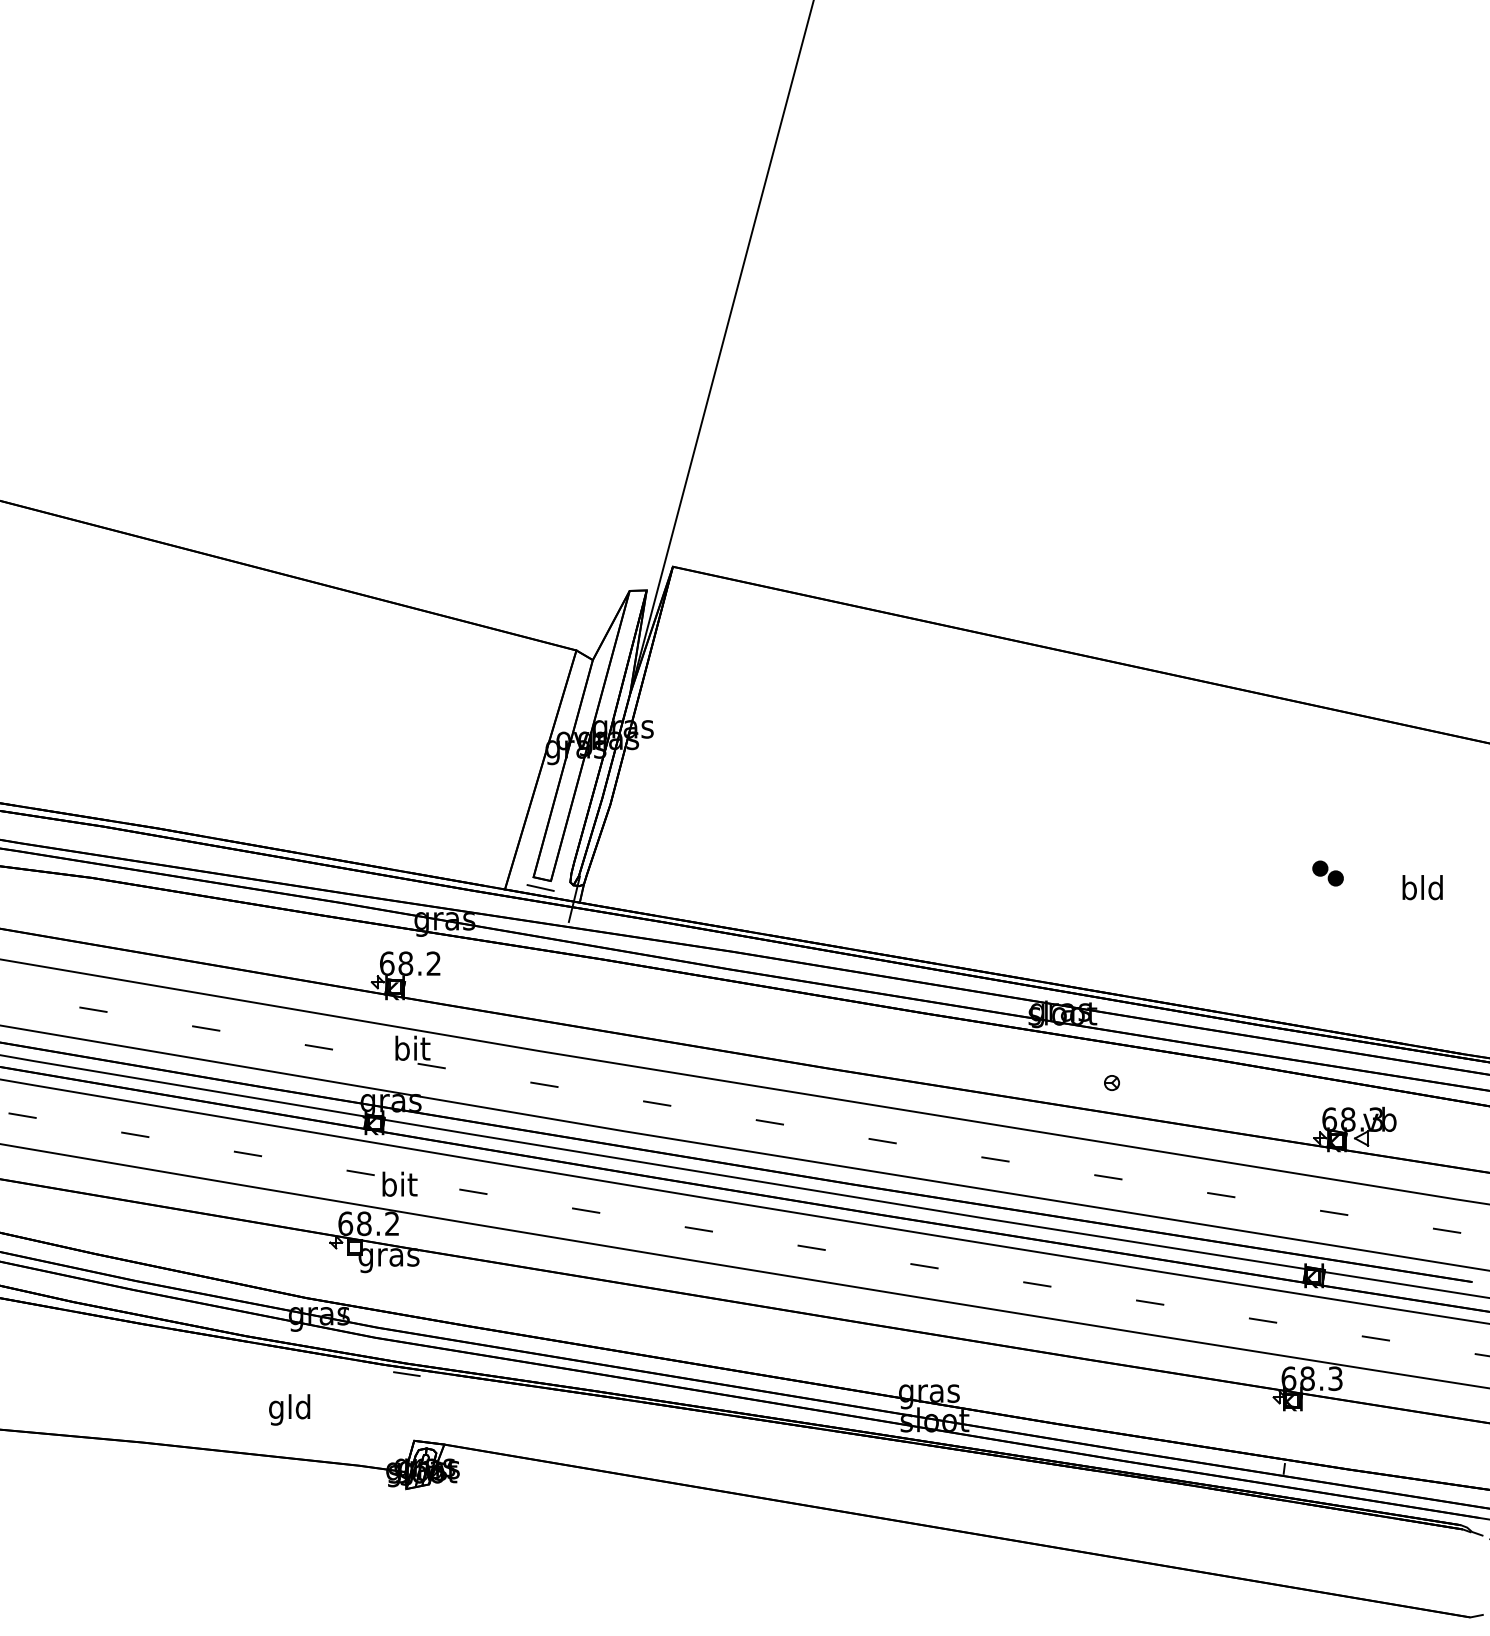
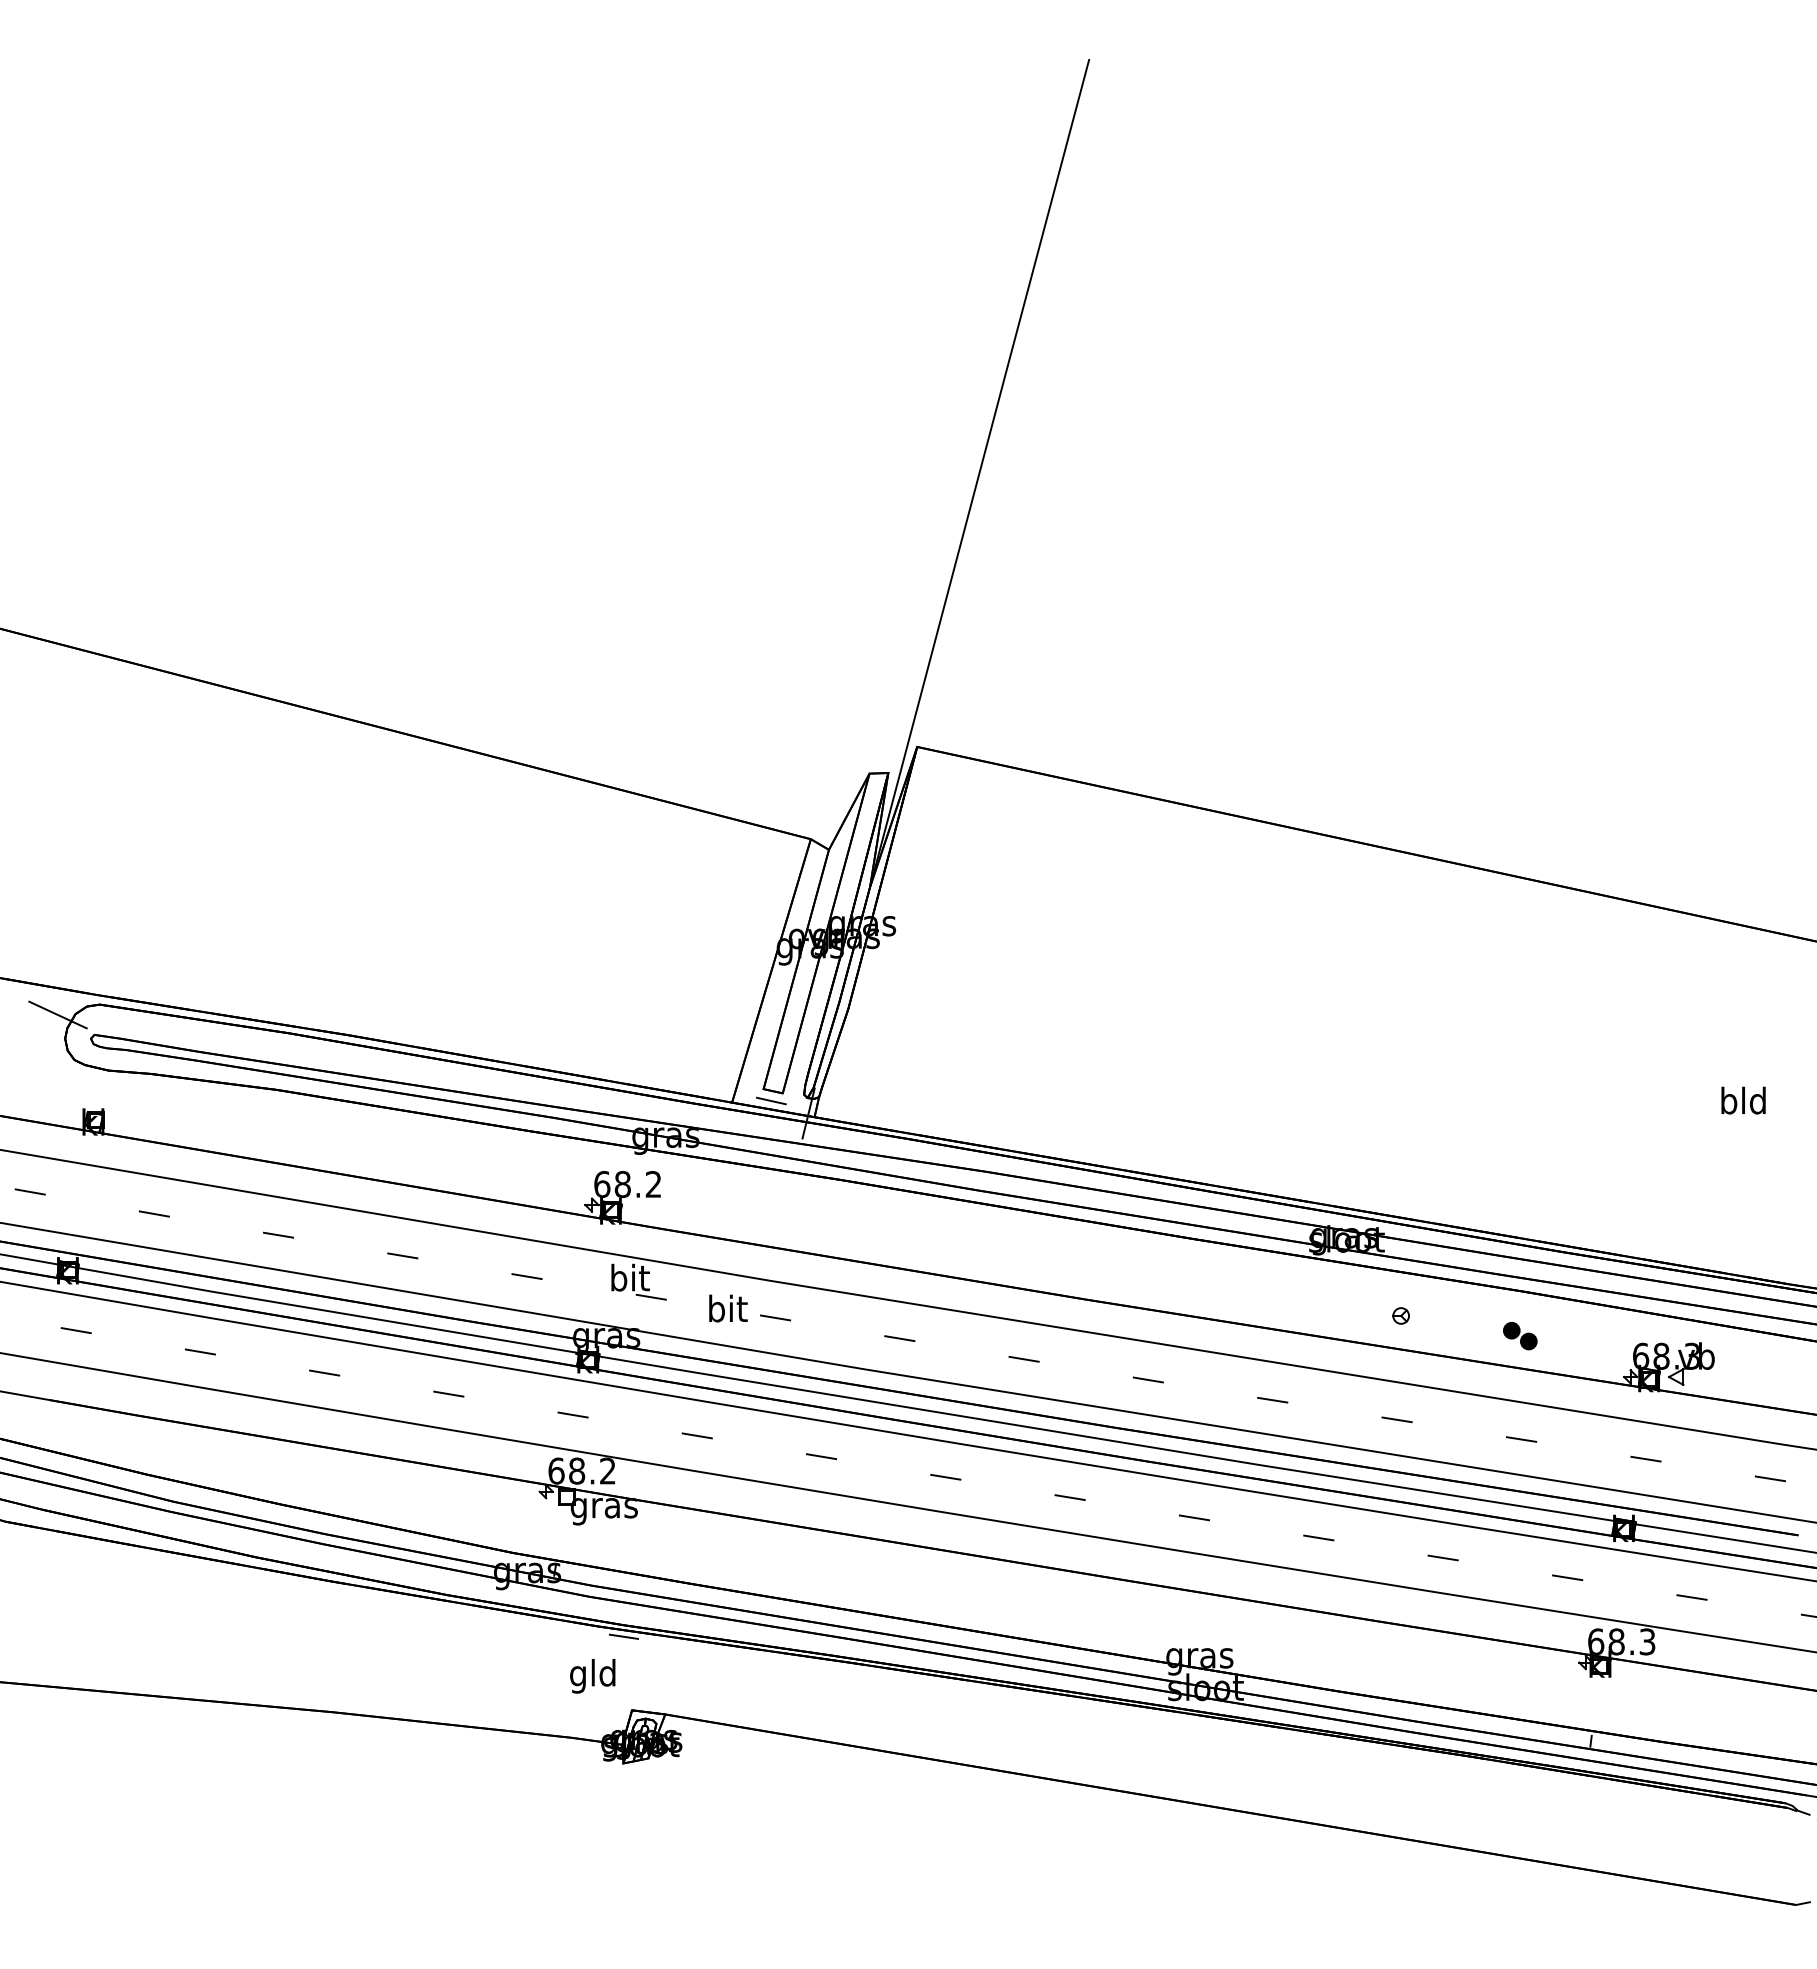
part: (1328, 873) -> (1520, 1335), moved
text: (400, 1184) -> (728, 1308), moved
text: (289, 1410) -> (592, 1676), moved

